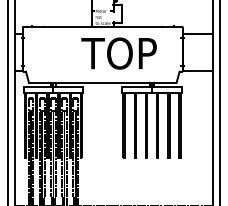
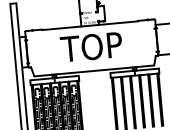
text: (118, 53) -> (91, 47), moved

